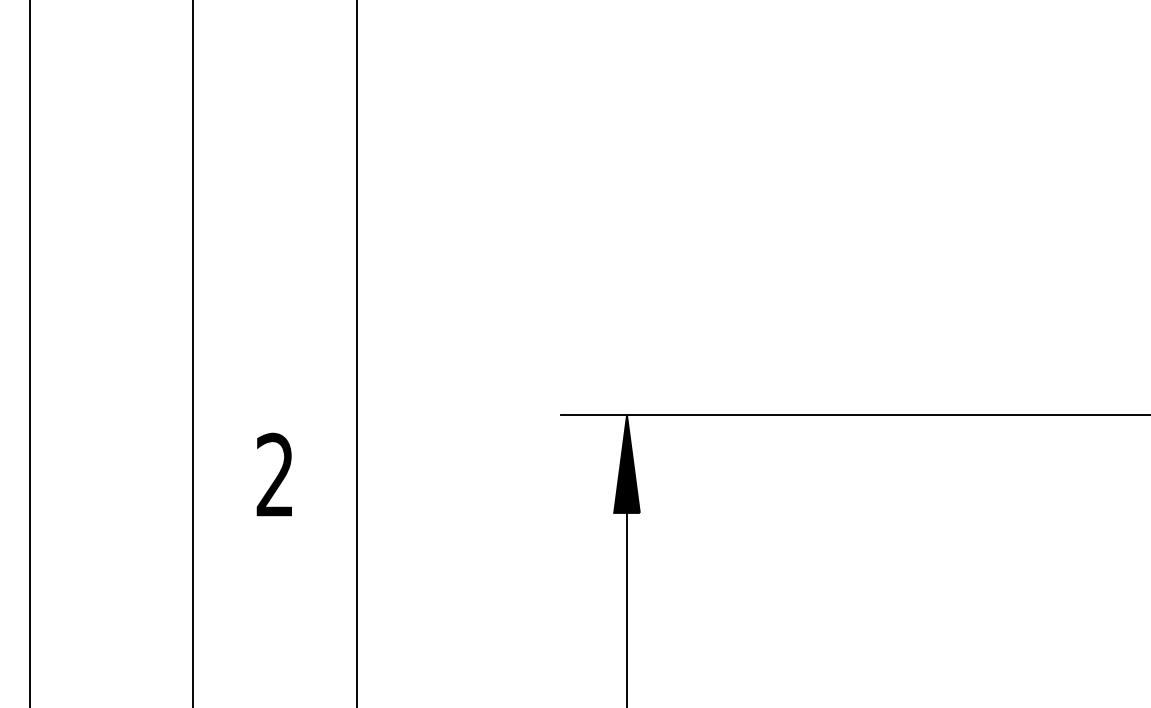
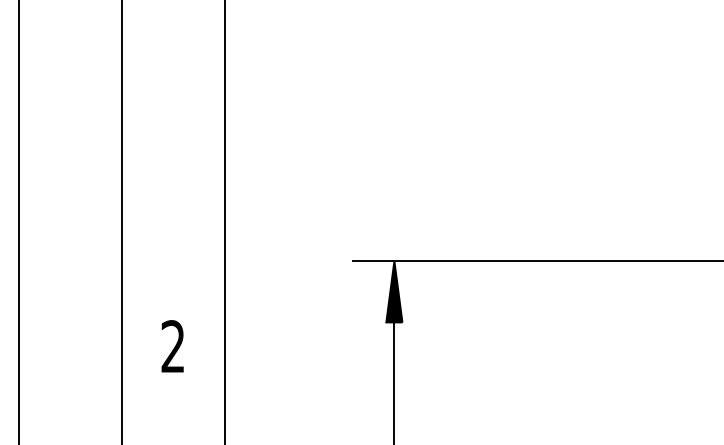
text: (274, 474) -> (172, 346), moved

